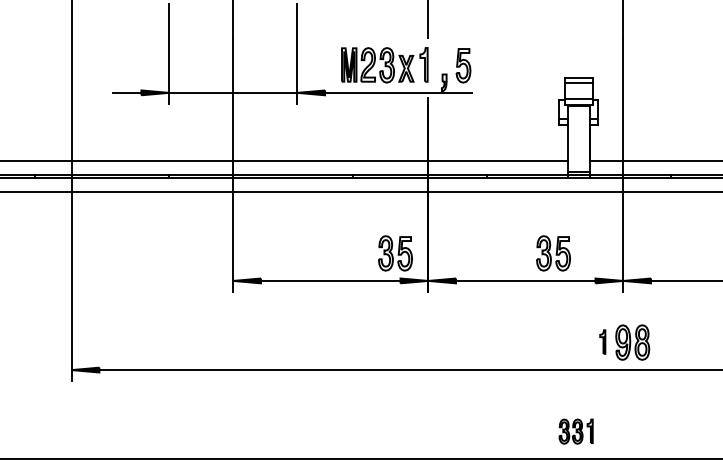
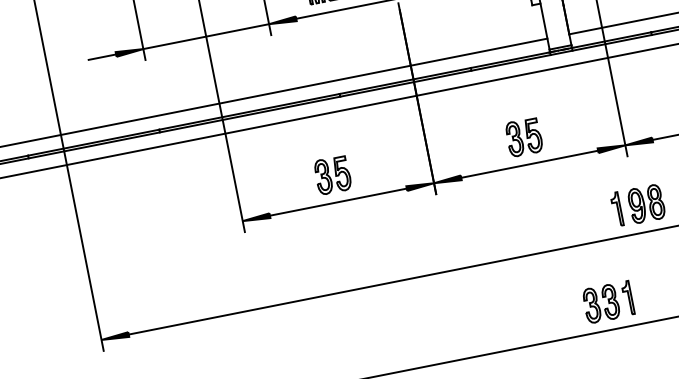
part: (395, 253) -> (332, 175), moved
part: (553, 253) -> (524, 137), moved
part: (602, 341) -> (616, 208), size x1.43
part: (575, 431) -> (607, 302), size x1.43

